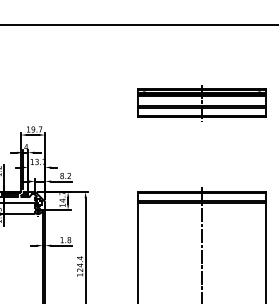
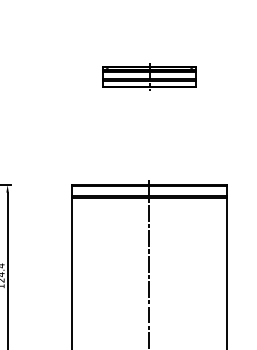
part: (201, 103) -> (148, 77), size x0.6

